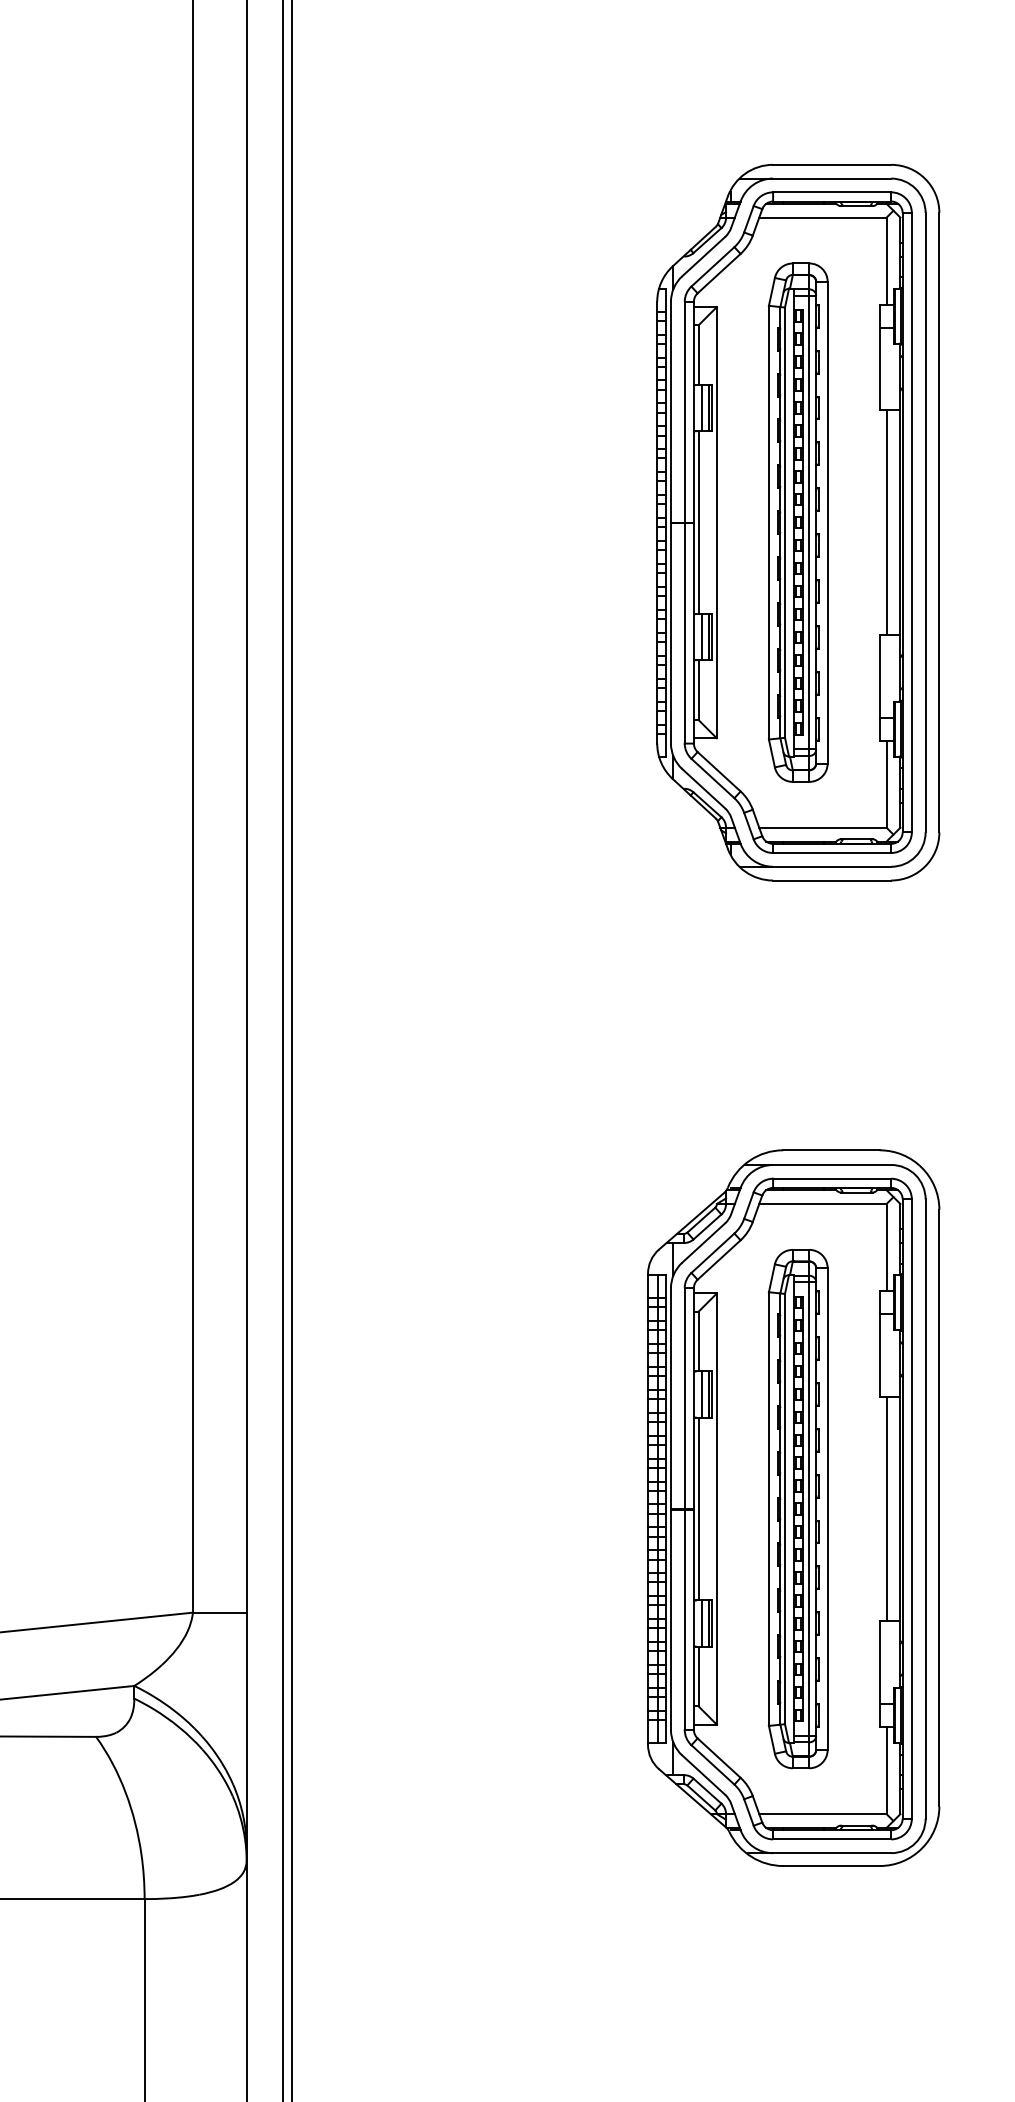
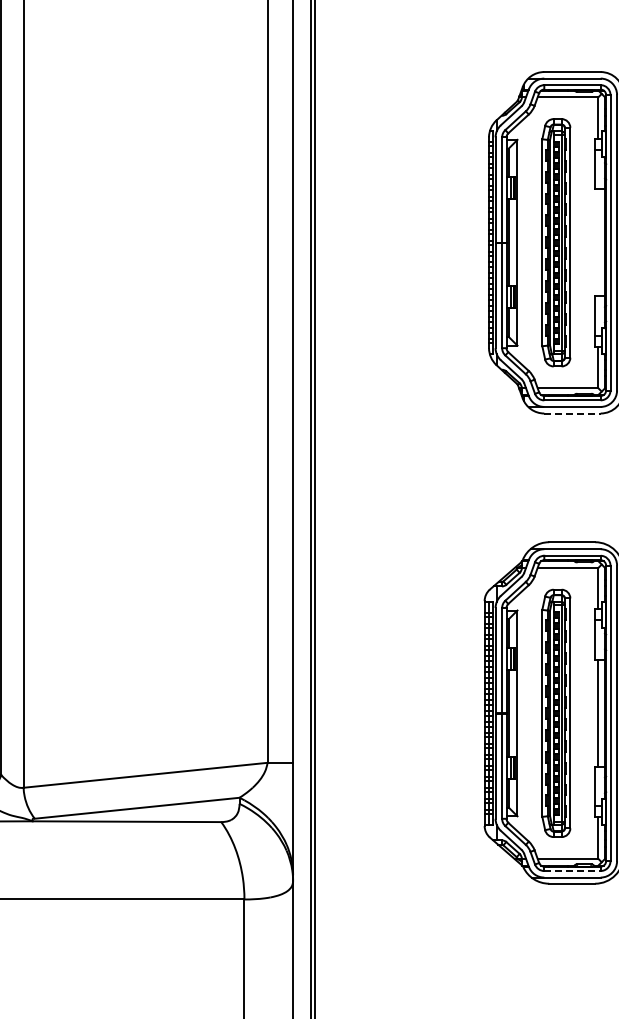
line: (886, 522) -> (598, 242), removed
line: (832, 880) -> (572, 413), solid -> dashed
line: (832, 1840) -> (572, 871), solid -> dashed

